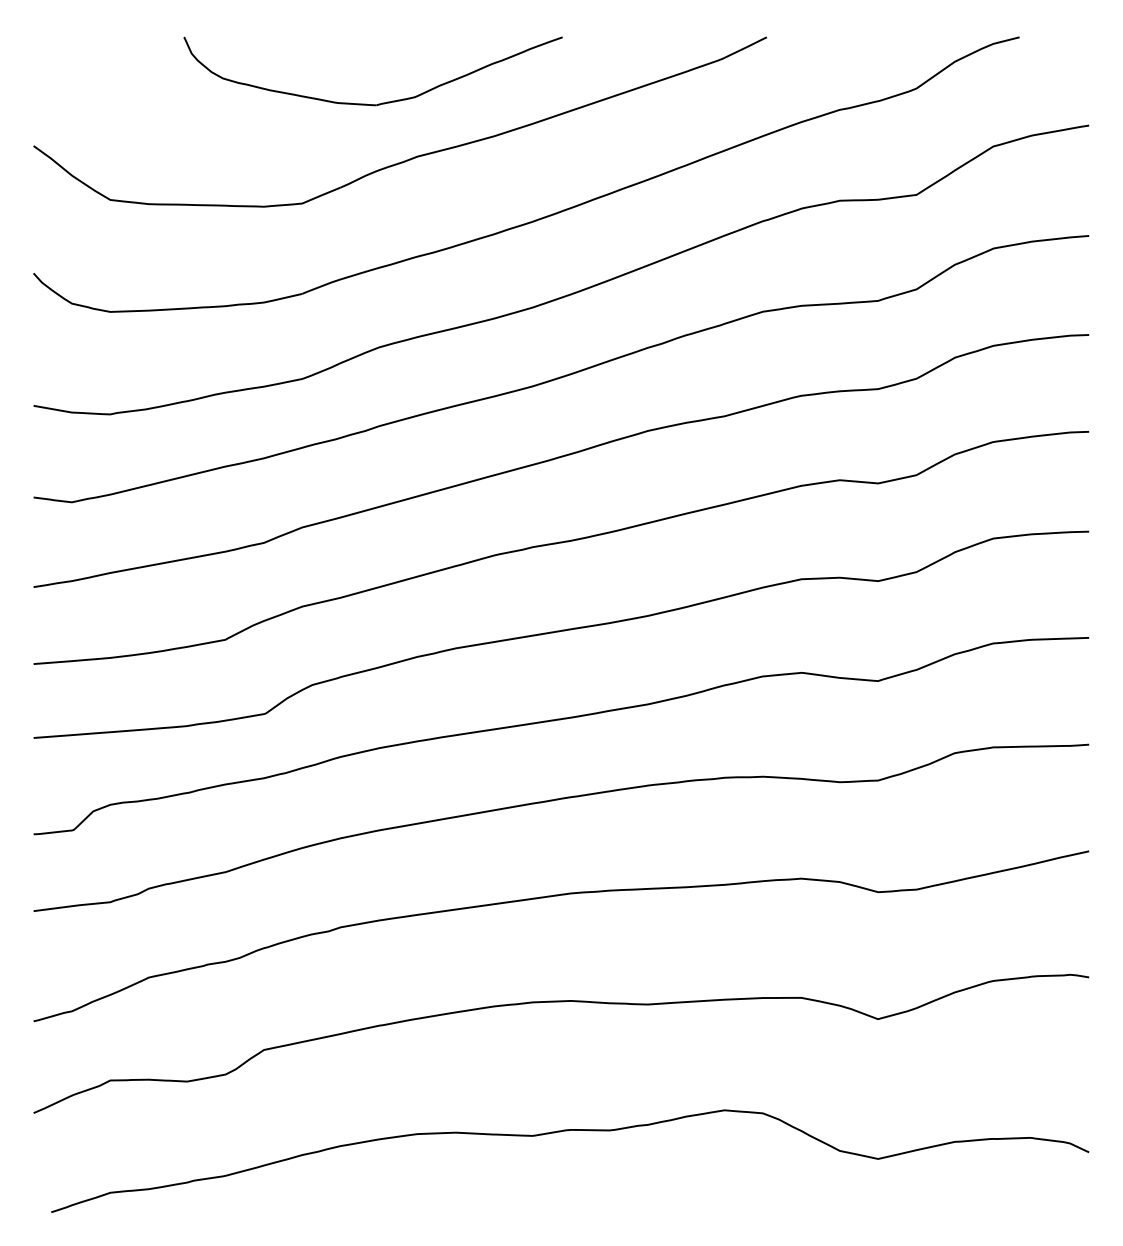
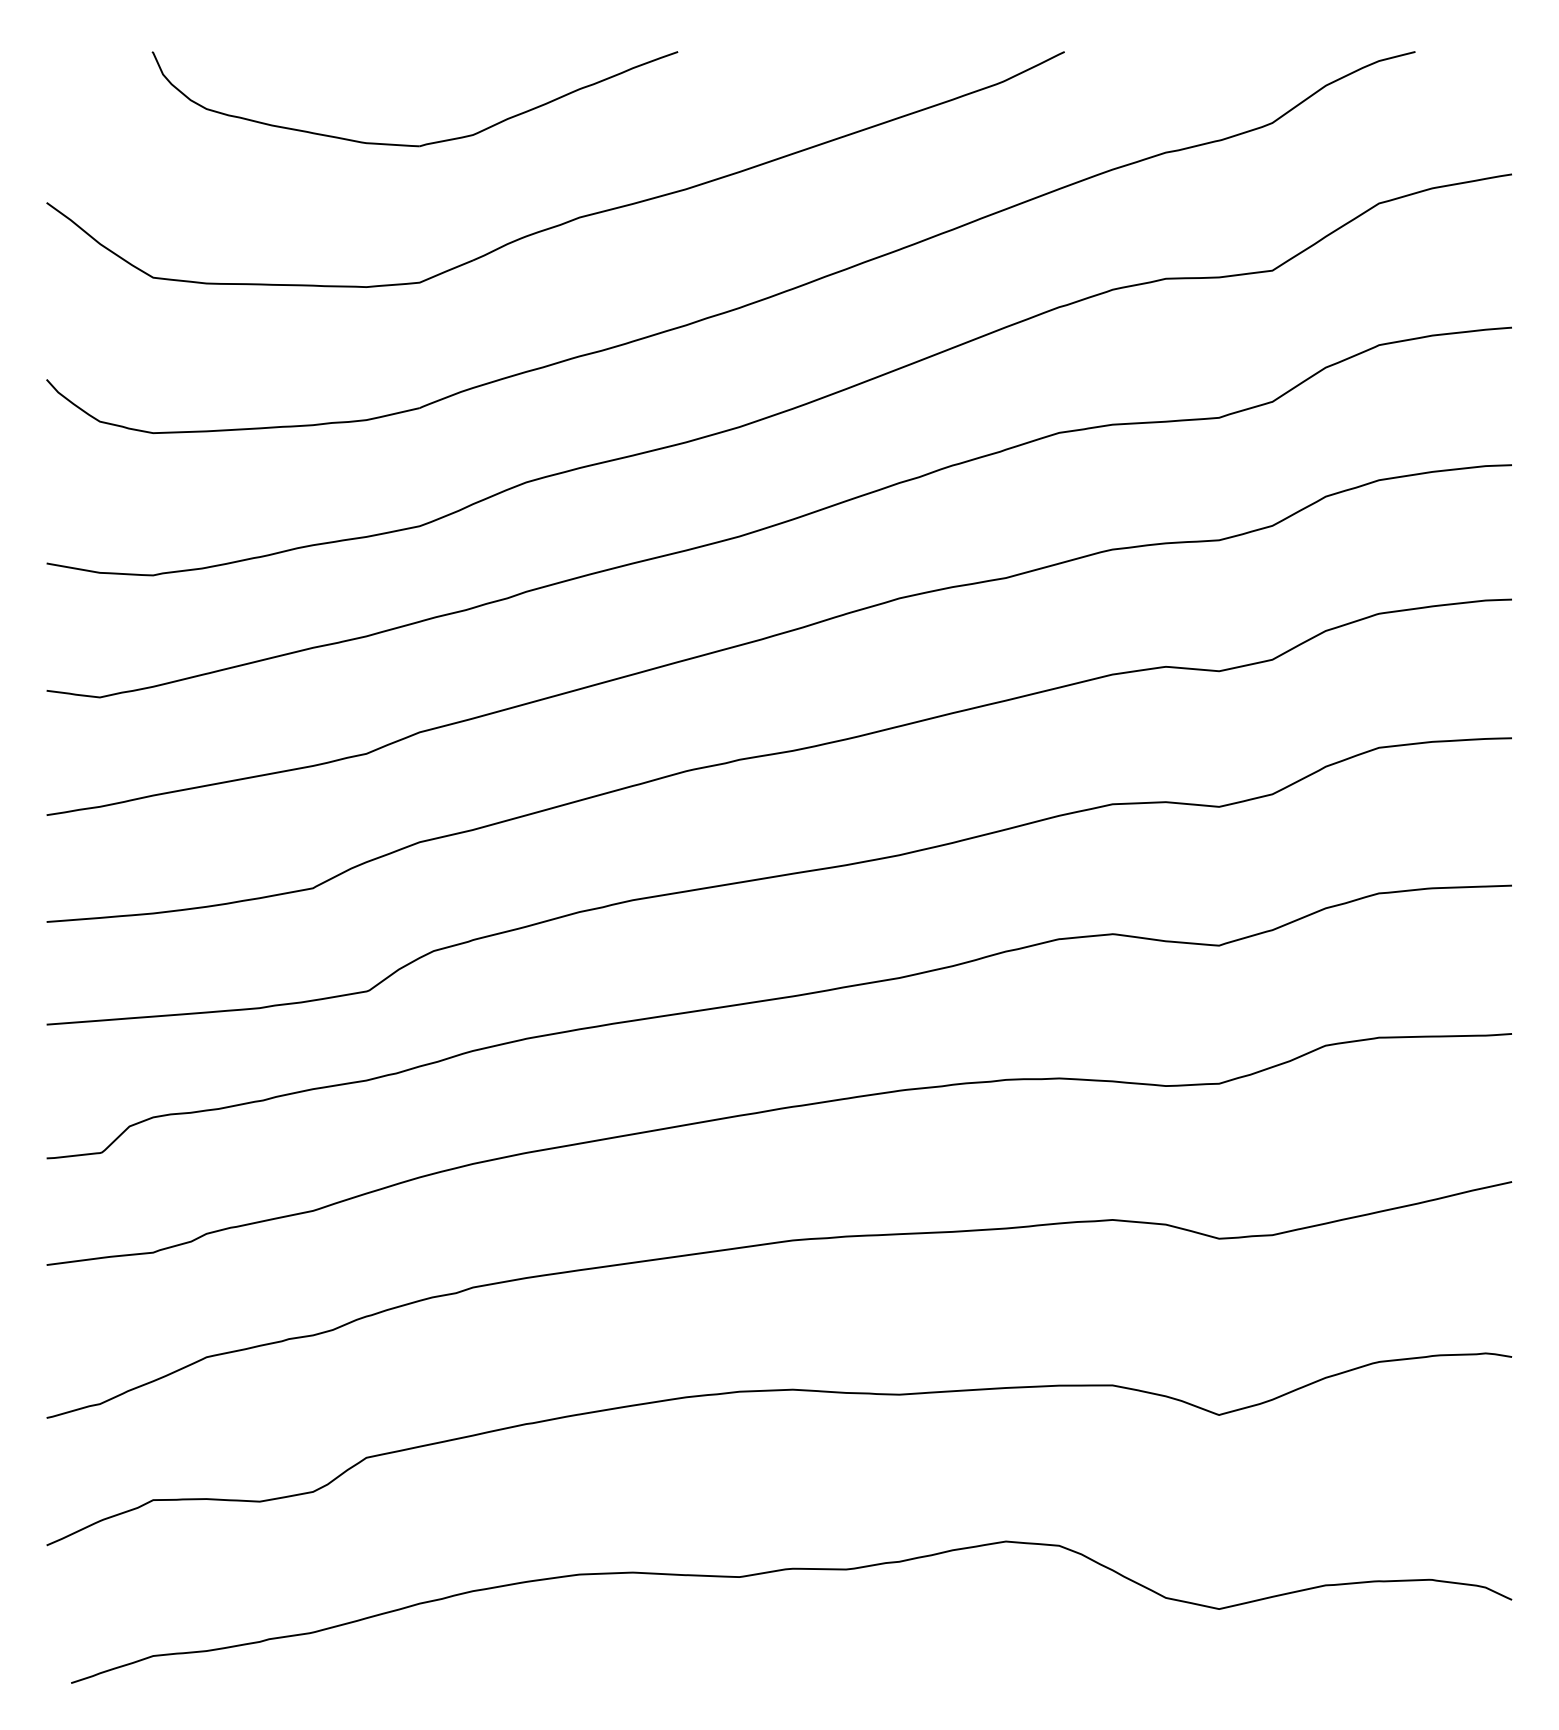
part: (369, 104) -> (409, 144), moved

